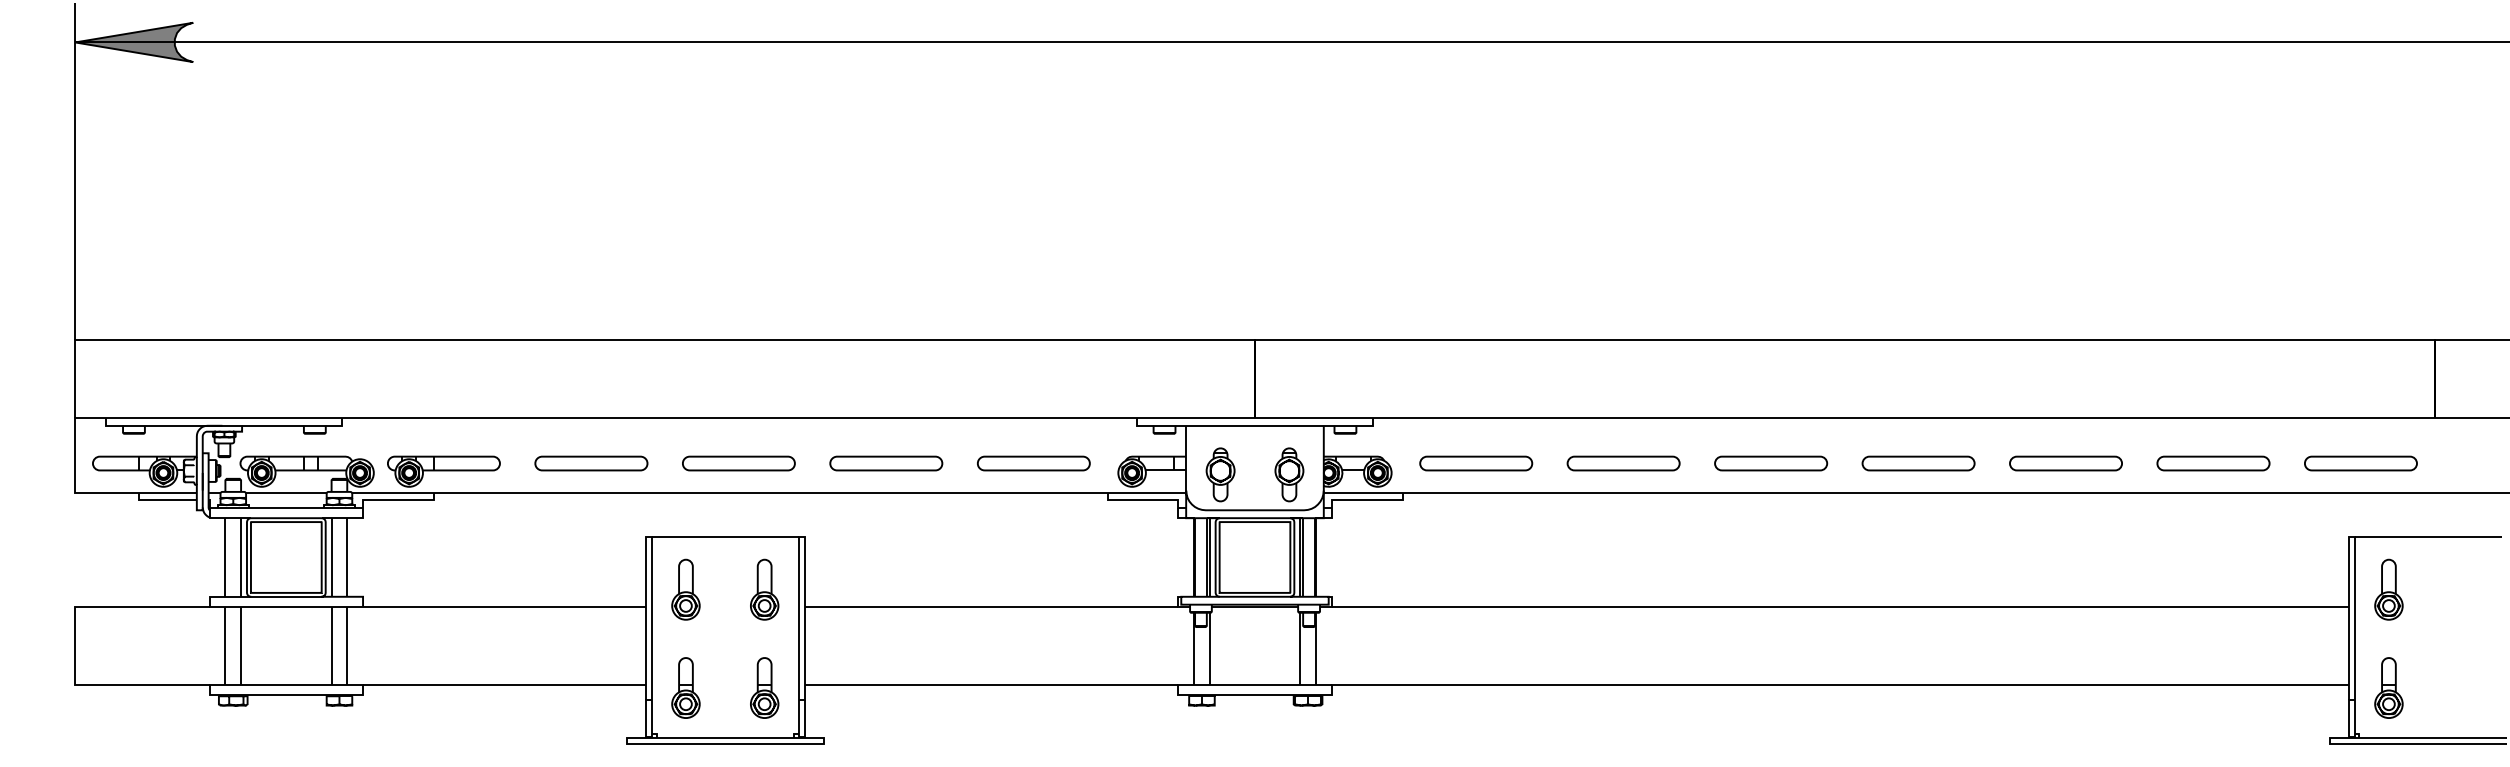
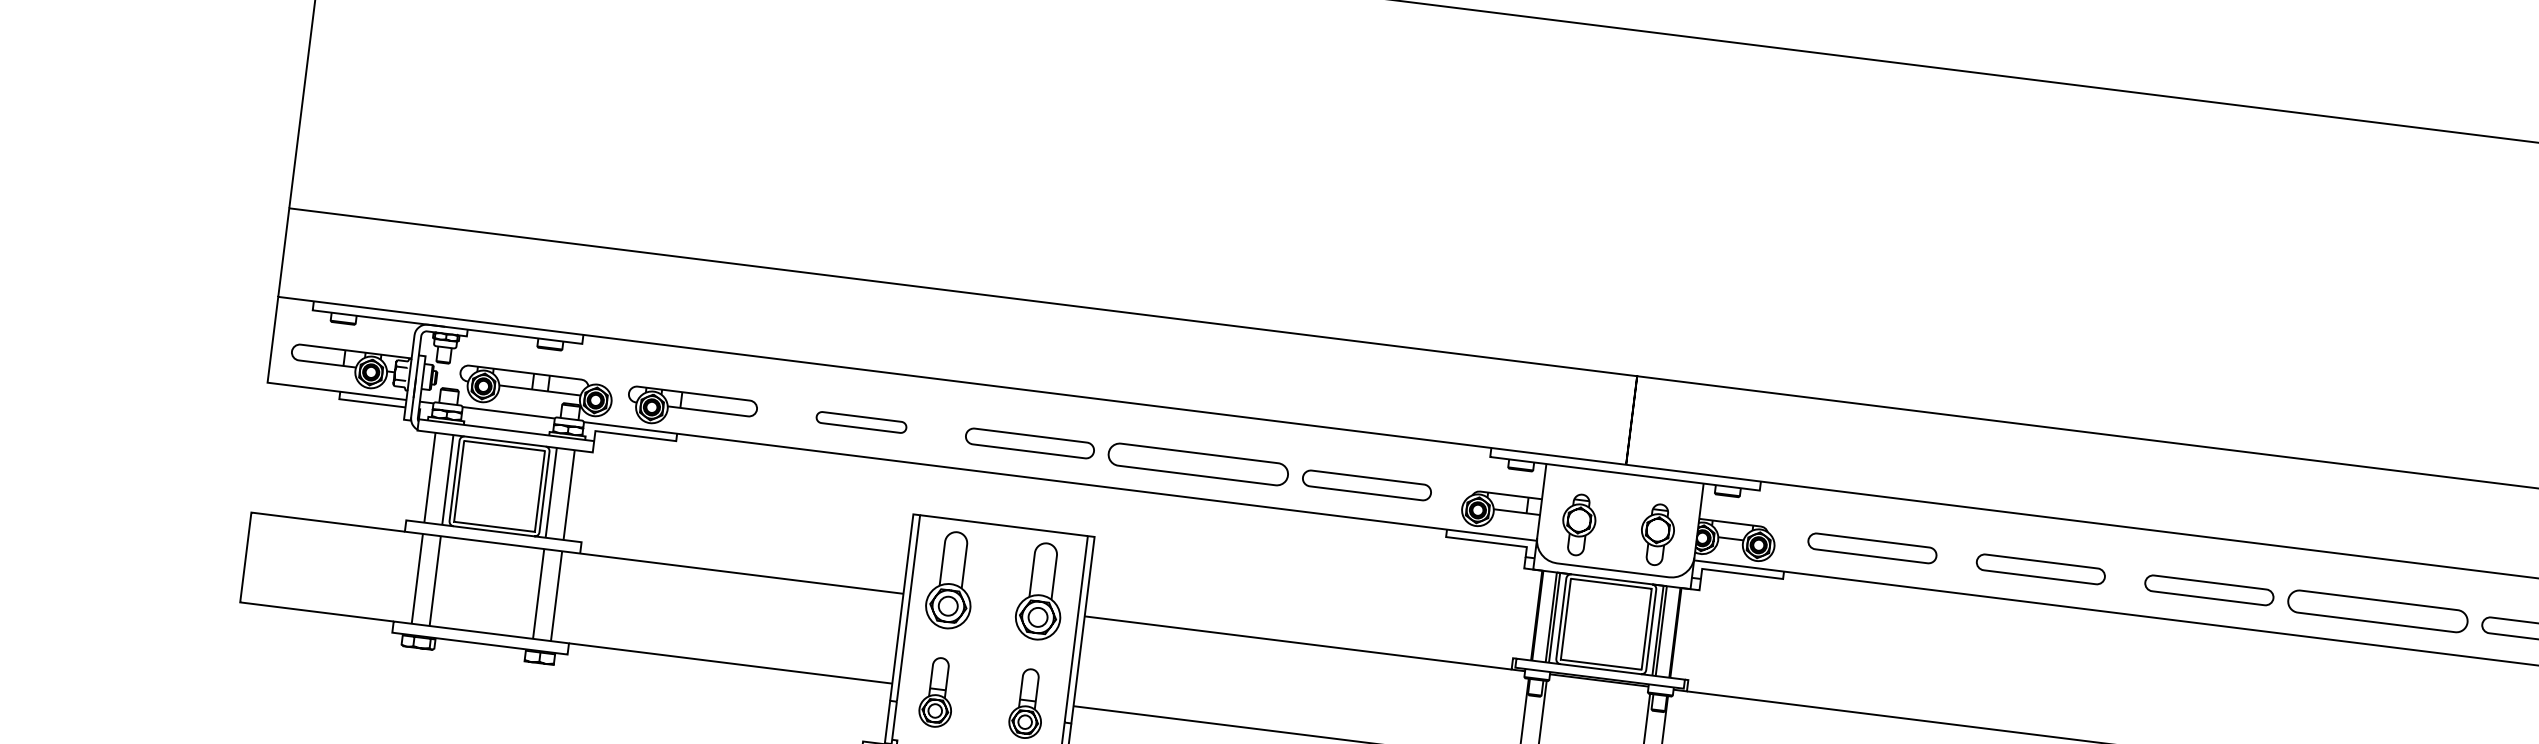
part: (591, 463) -> (861, 422), size x0.7
part: (886, 463) -> (1198, 464), size x1.4
part: (1918, 463) -> (2377, 611), size x1.4
part: (685, 589) -> (951, 579), size x1.4
part: (764, 589) -> (1041, 591), size x1.4

